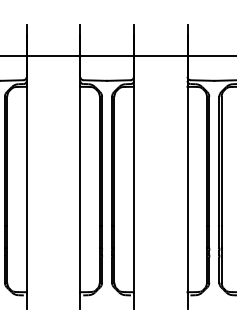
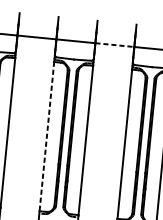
line: (160, 55) -> (114, 44), solid -> dashed
line: (80, 190) -> (46, 137), solid -> dashed

